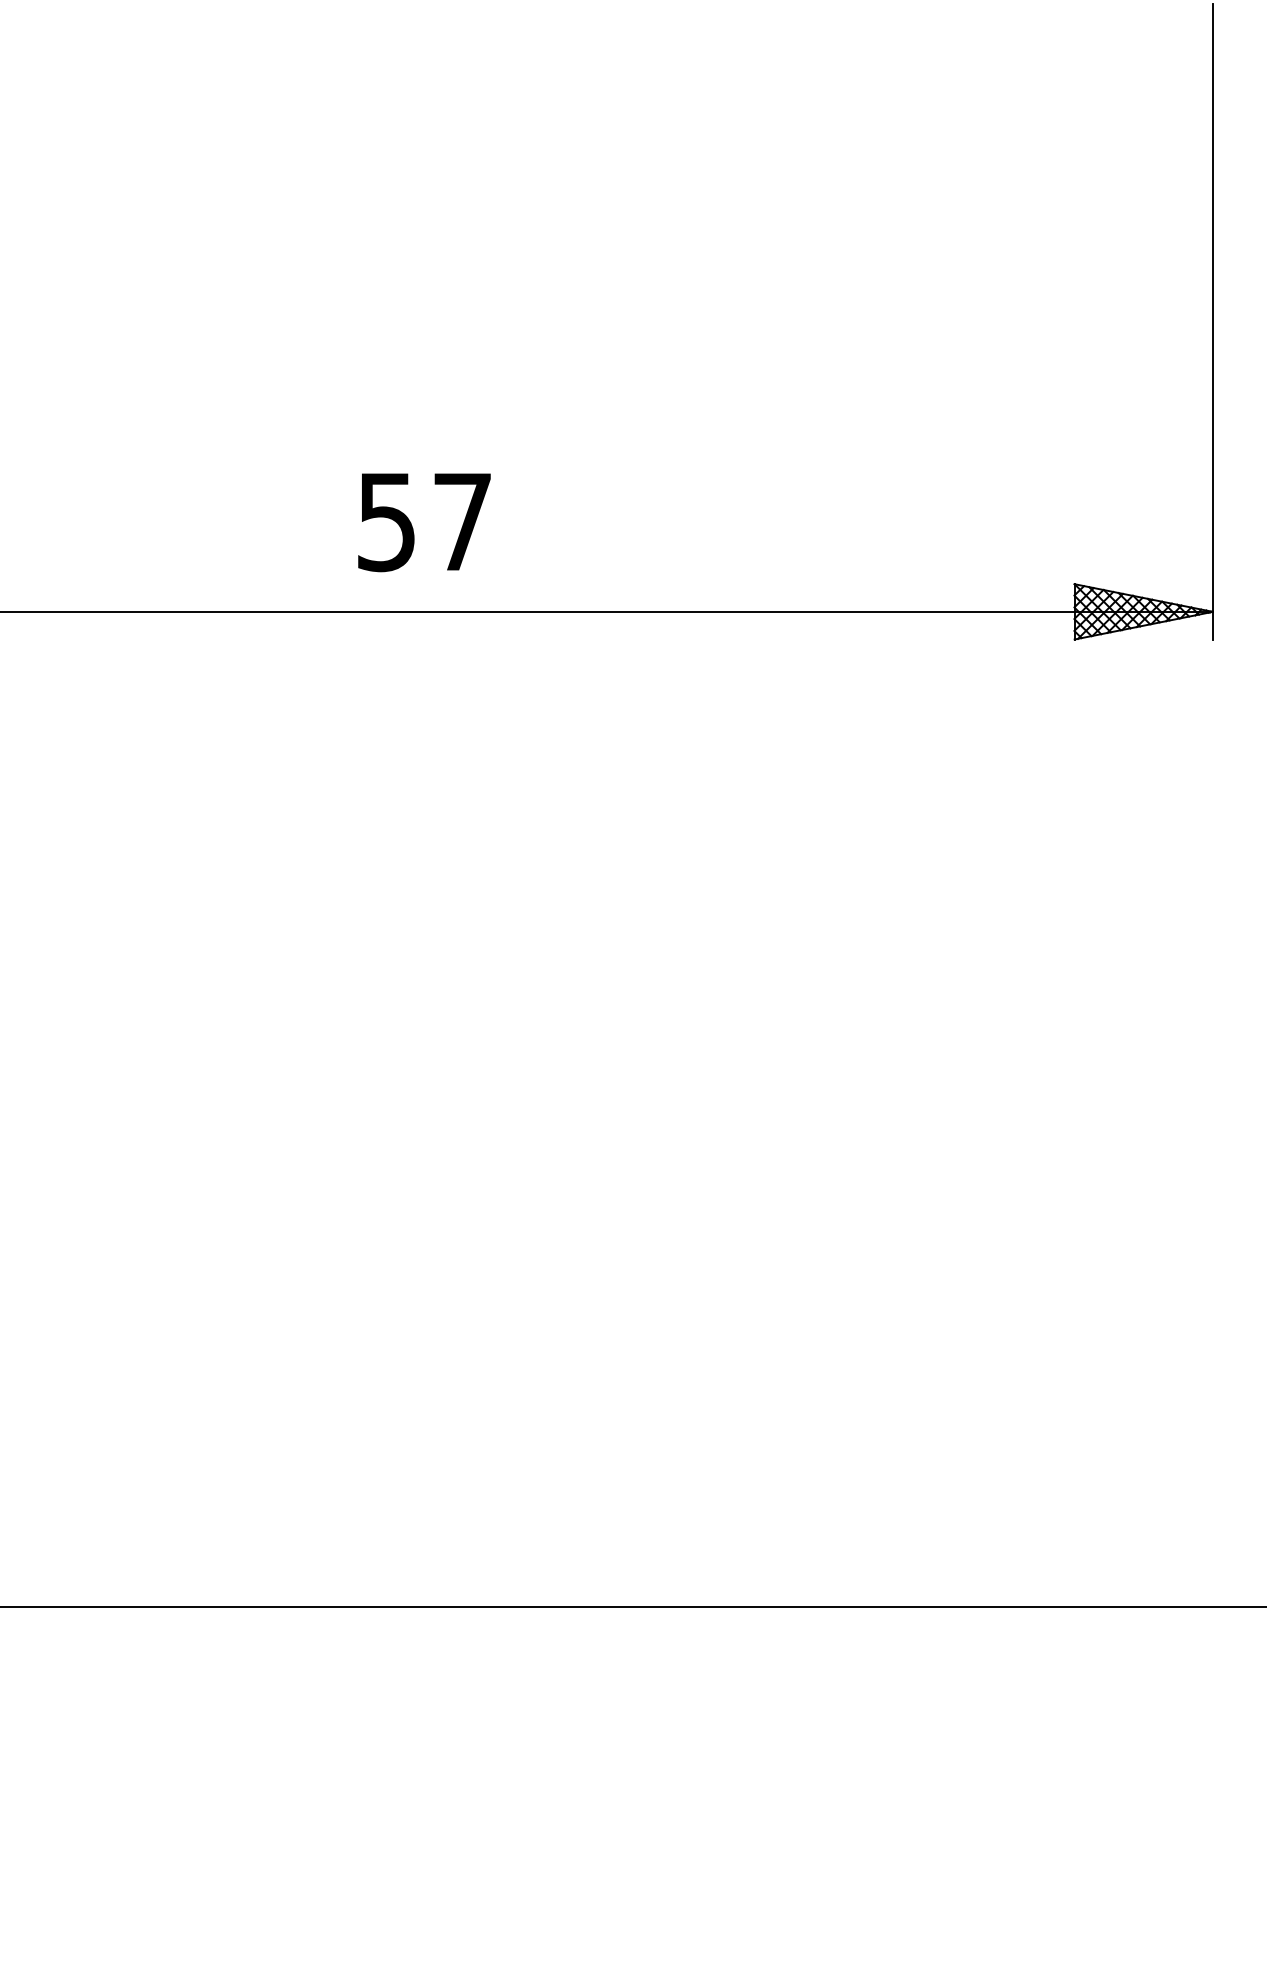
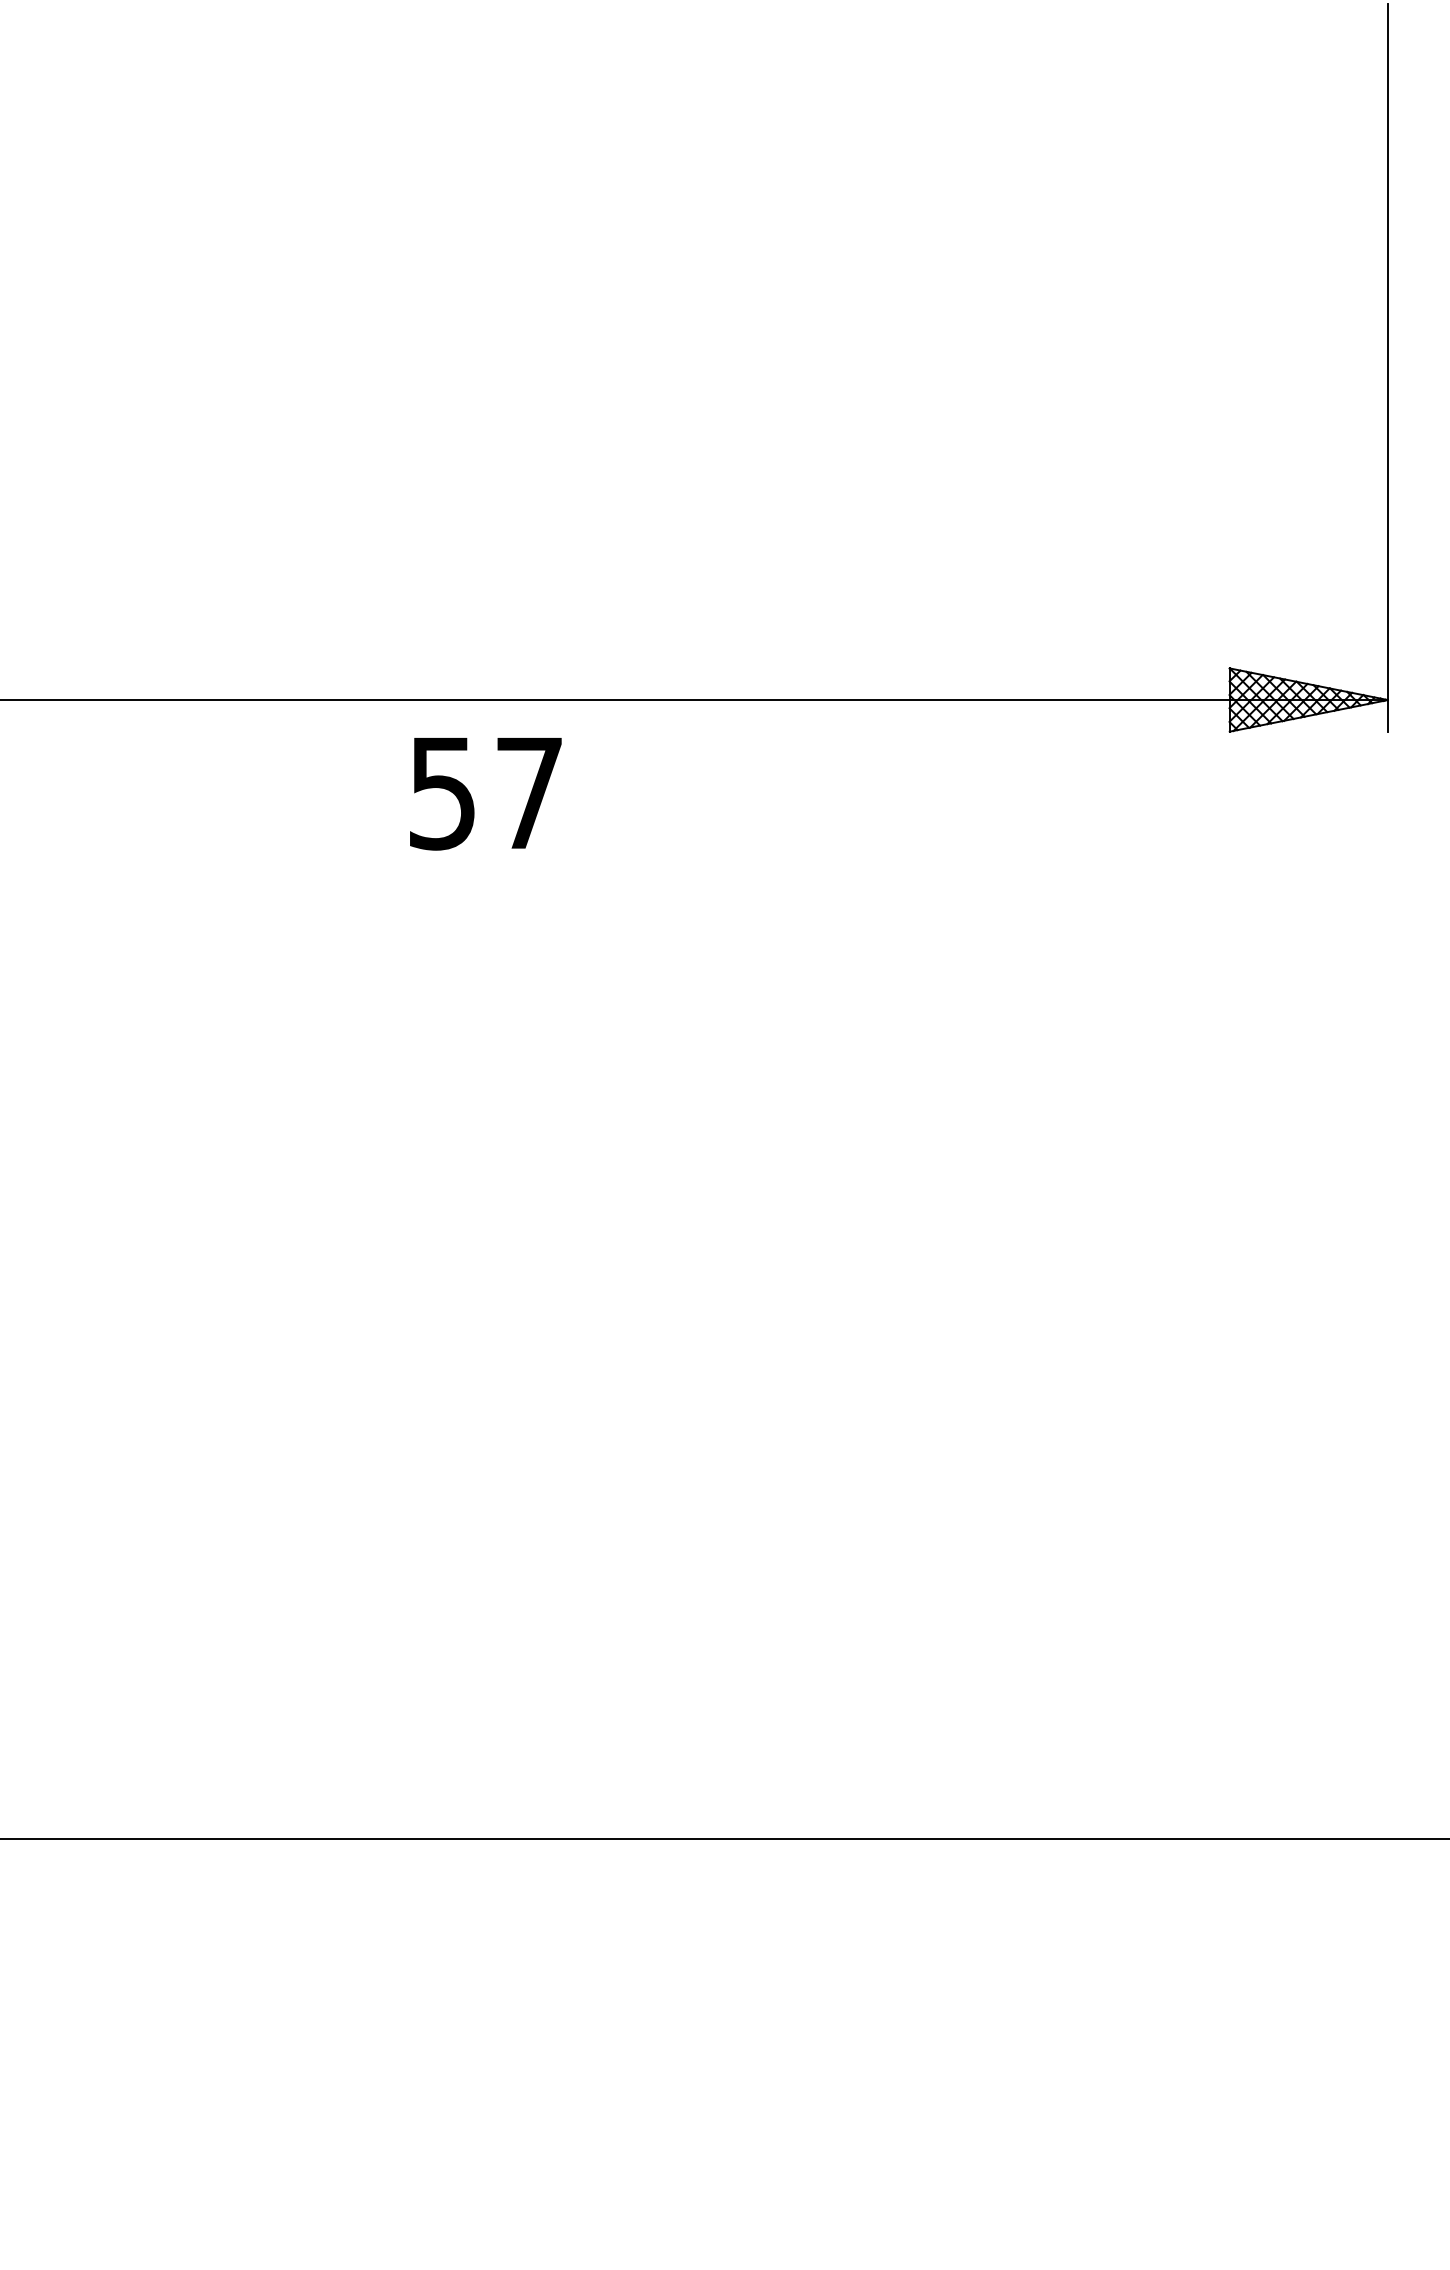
text: (424, 523) -> (485, 794), moved

